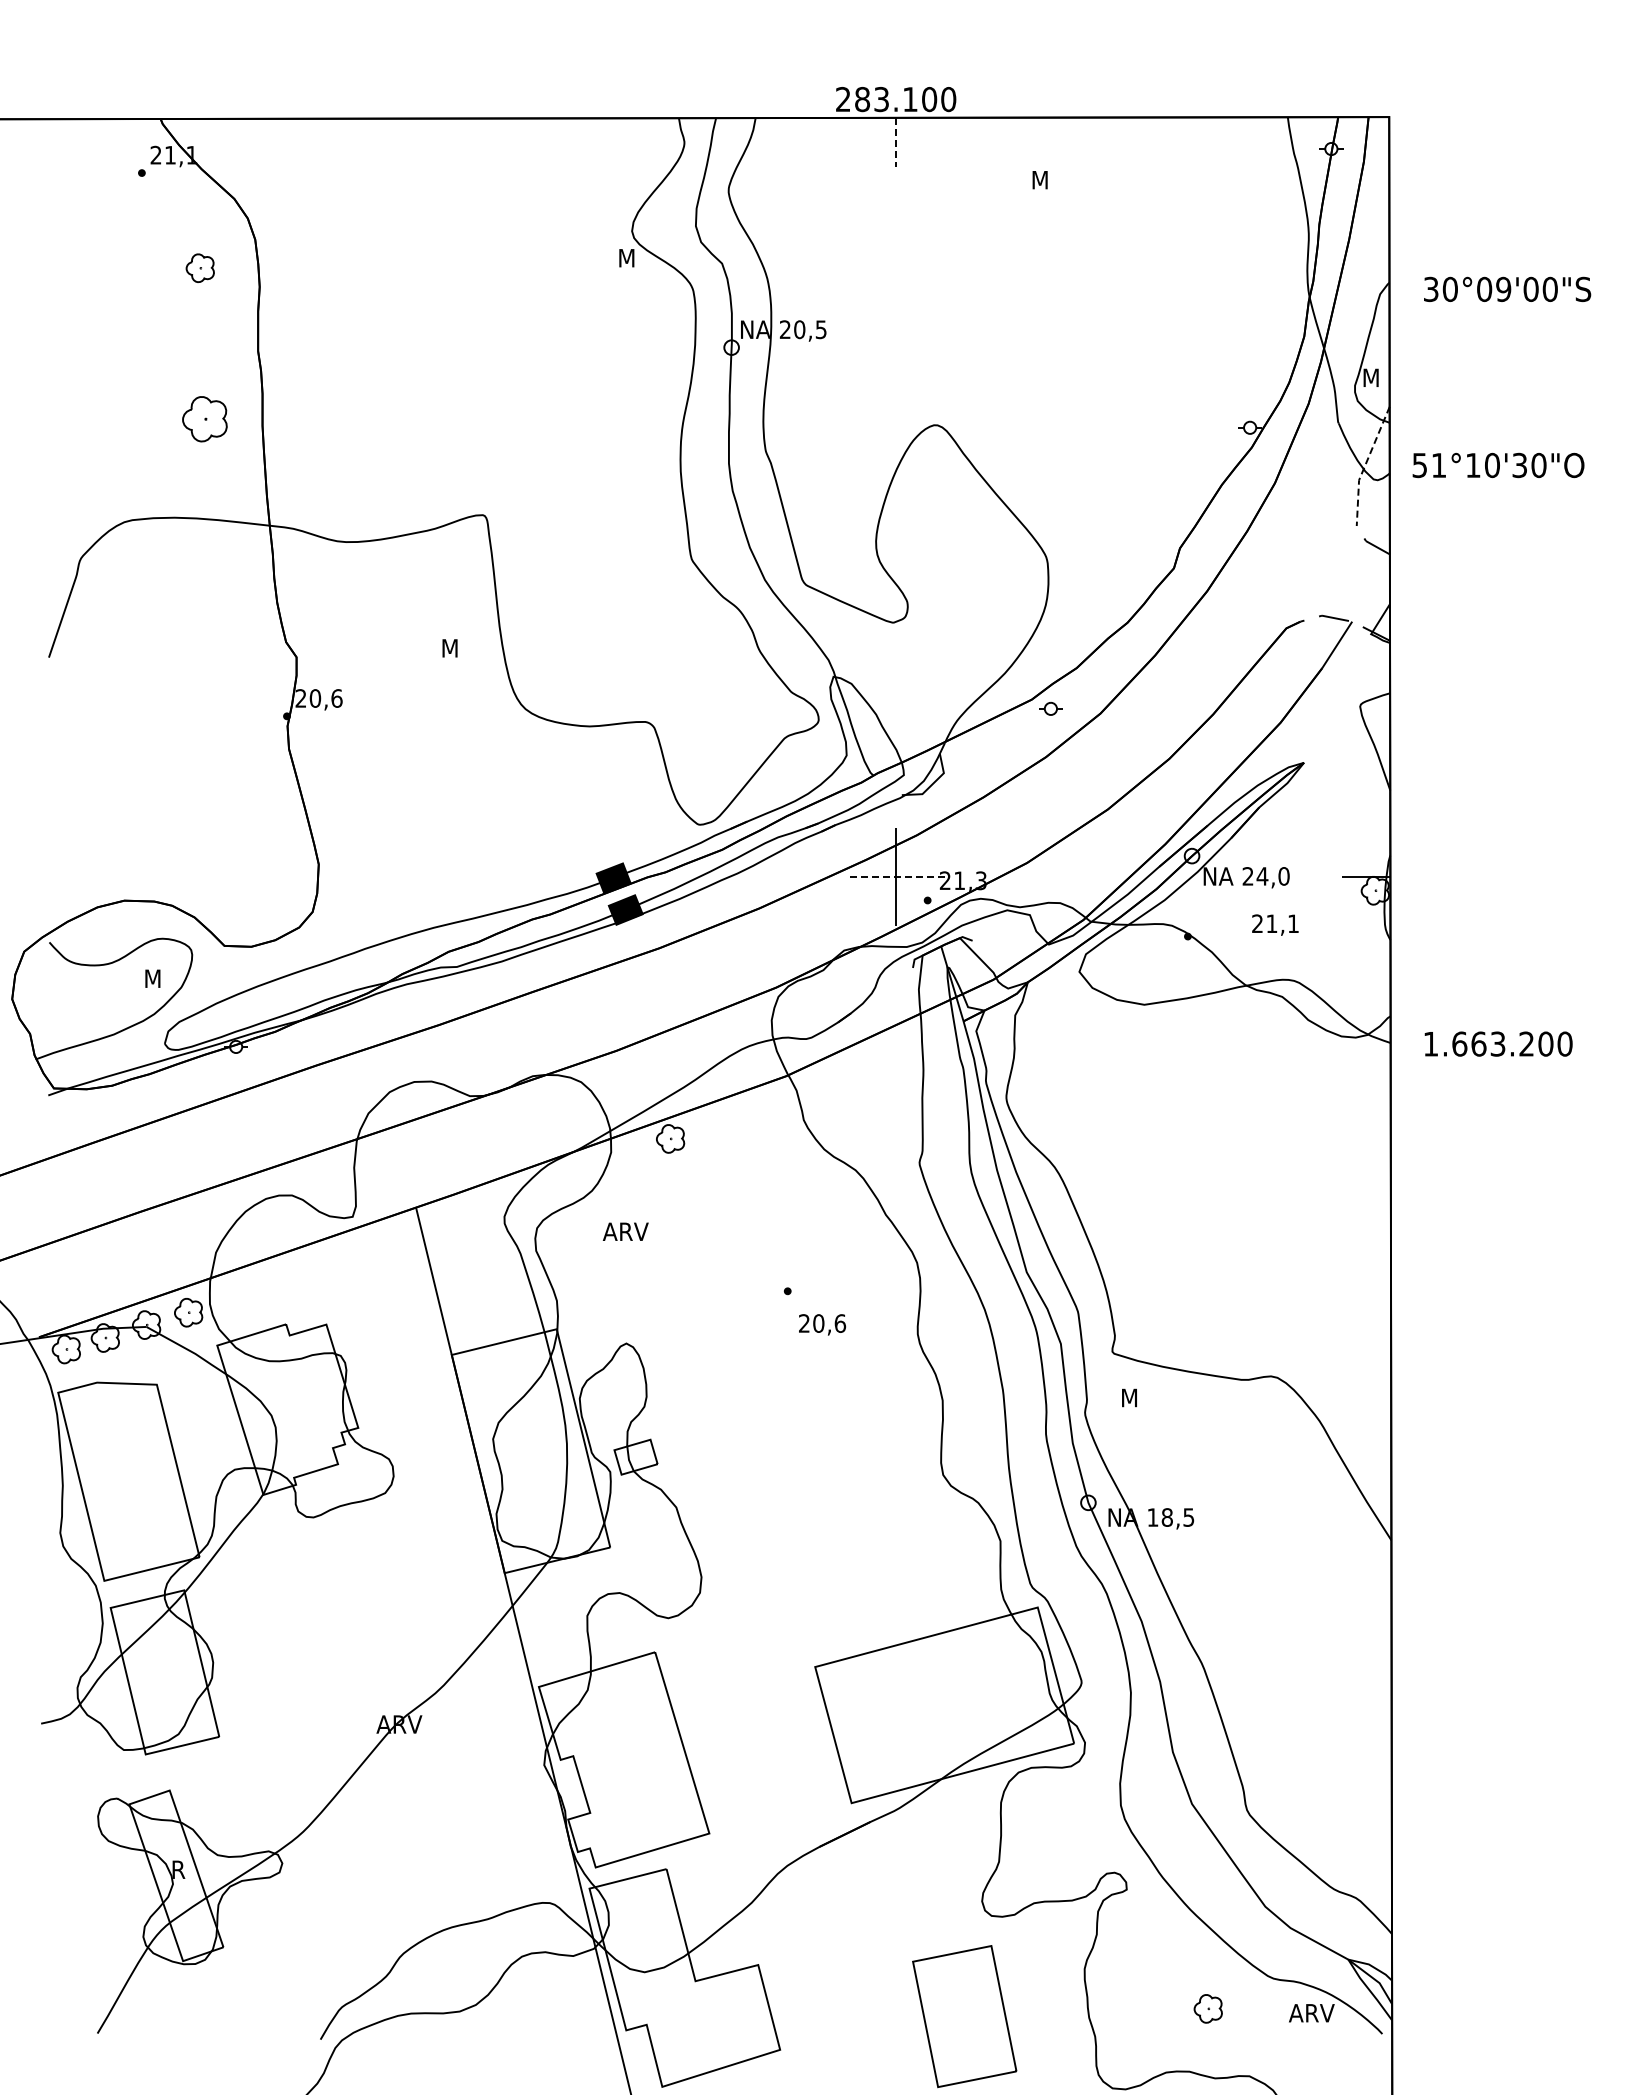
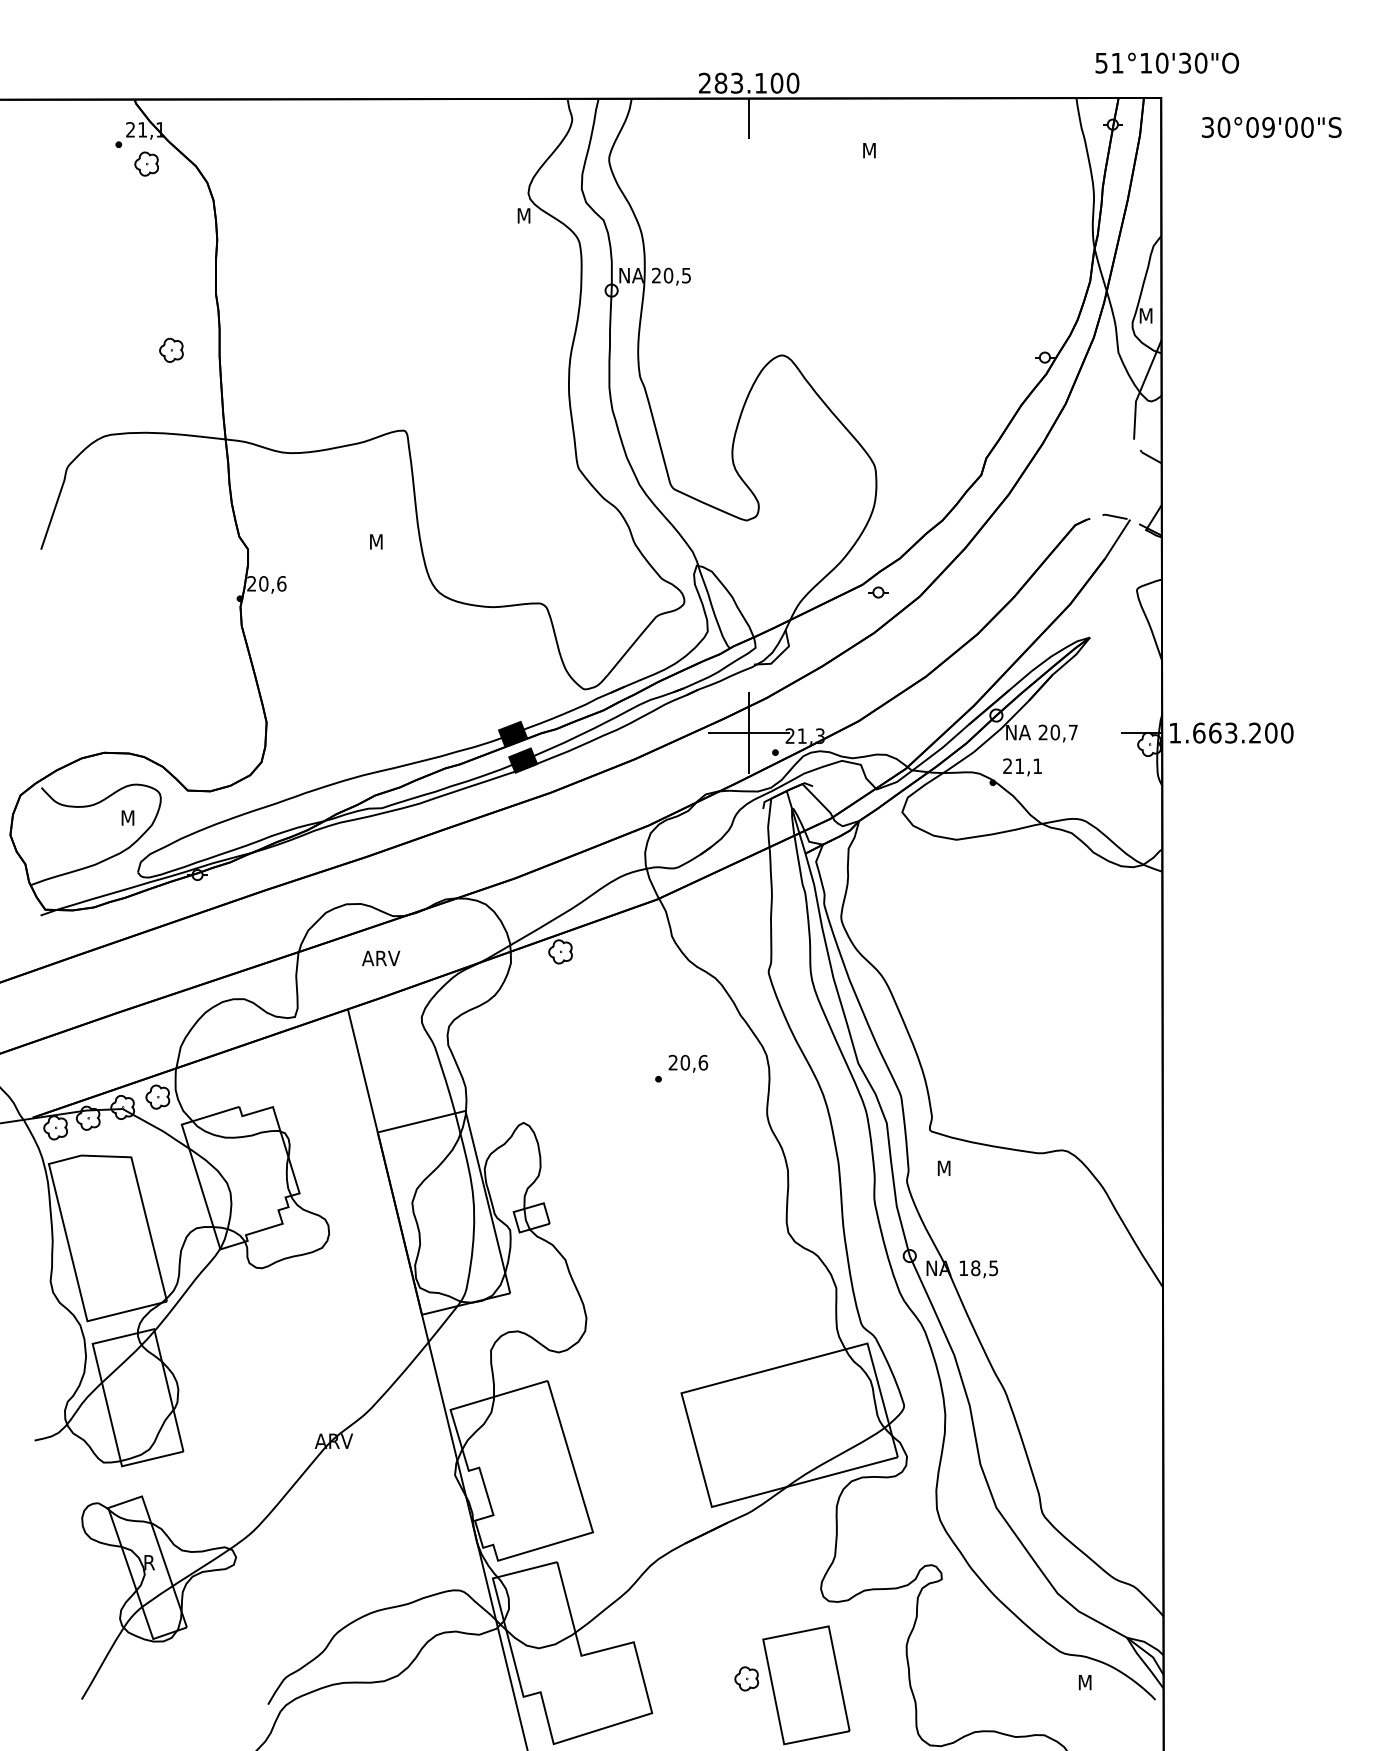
line: (896, 142) -> (749, 119), dashed -> solid
part: (199, 267) -> (146, 163), moved
text: (1507, 288) -> (1271, 126), moved
part: (204, 418) -> (171, 349), size x0.62
line: (1365, 465) -> (1141, 389), dashed -> solid
text: (1498, 465) -> (1167, 63), moved
text: (1272, 876) -> (1063, 732), 24,0 -> 20,7
line: (896, 877) -> (749, 733), dashed -> solid
text: (1275, 924) -> (1022, 766), moved
text: (1498, 1043) -> (1231, 732), moved
text: (625, 1231) -> (380, 958), moved
text: (822, 1324) -> (688, 1063), moved
part: (1207, 2008) -> (746, 1678), moved
text: (1311, 2013) -> (1096, 1682), ARV -> M

